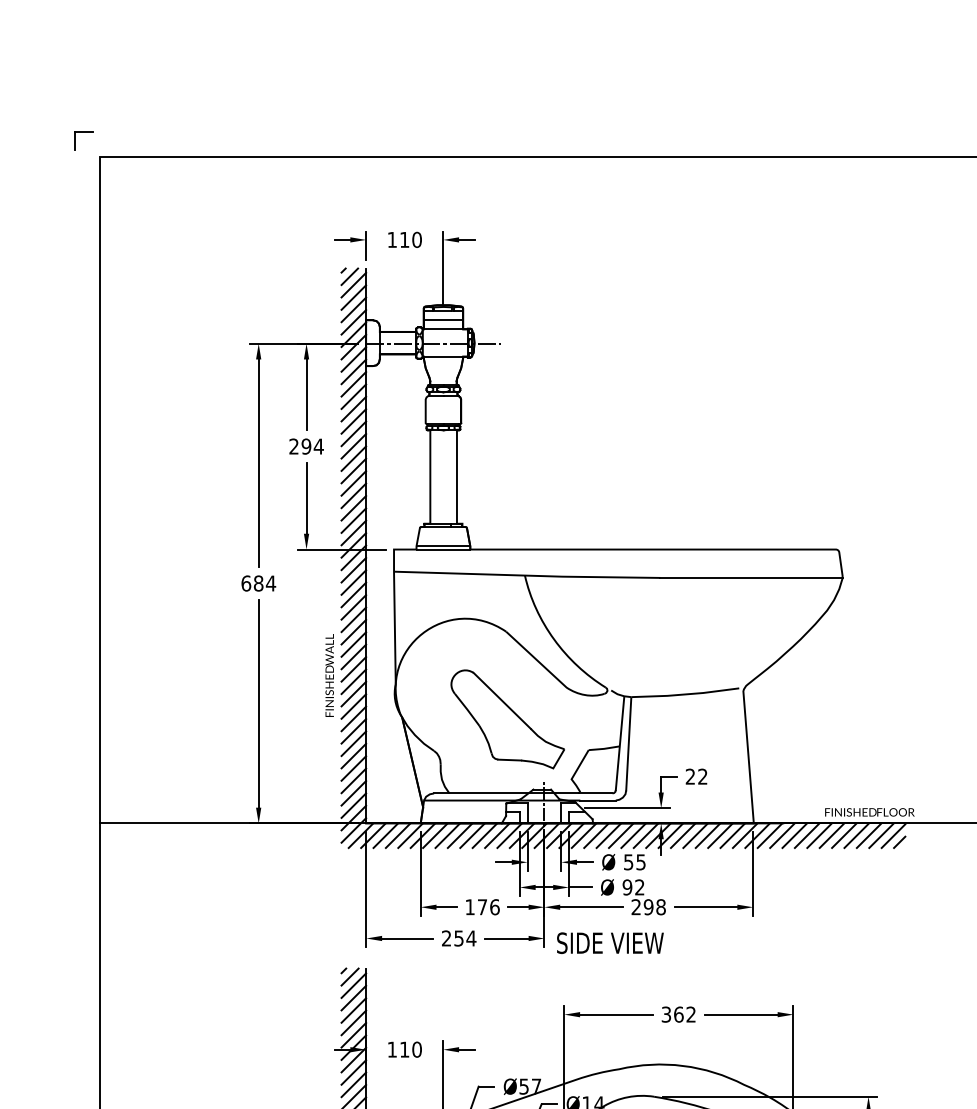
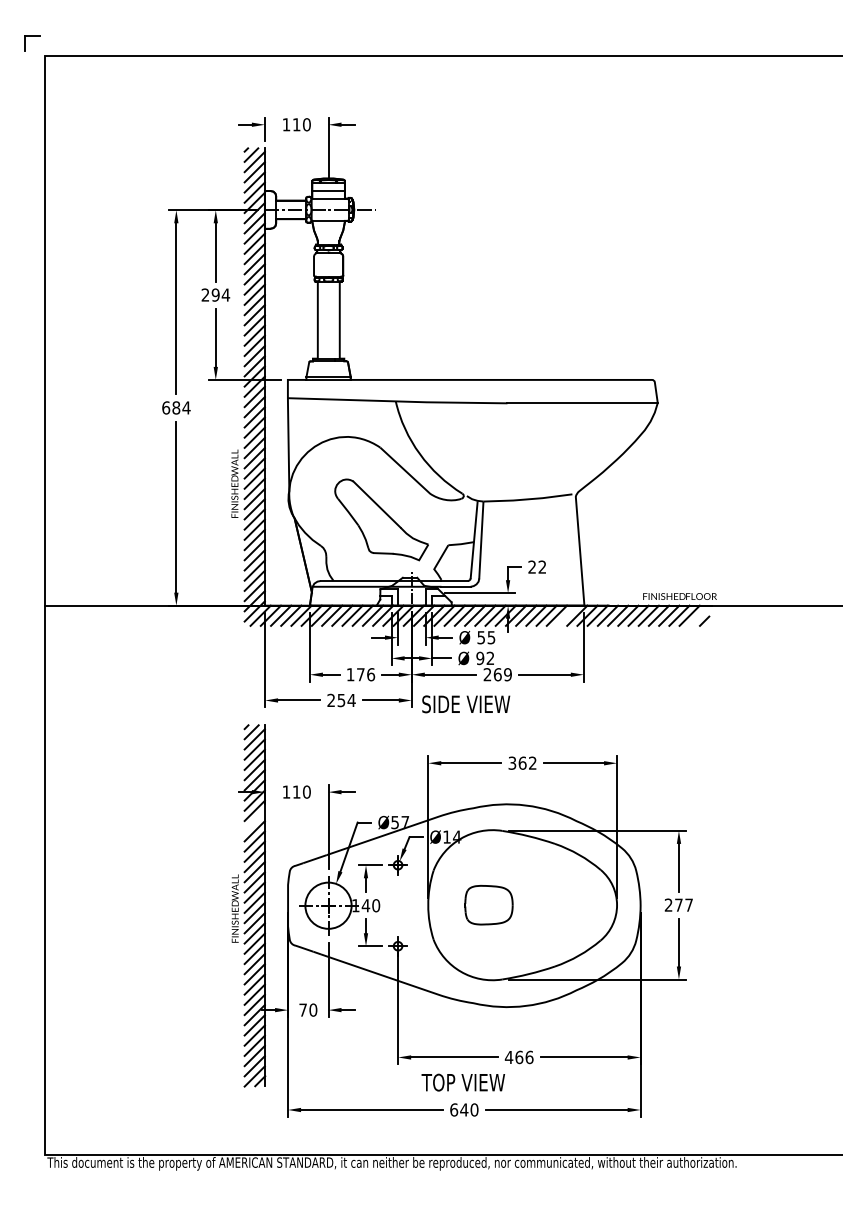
line: (732, 835) -> (566, 615), removed
line: (893, 835) -> (699, 615), removed
text: (654, 906) -> (502, 674), 298 -> 269
line: (353, 1084) -> (254, 820), removed

